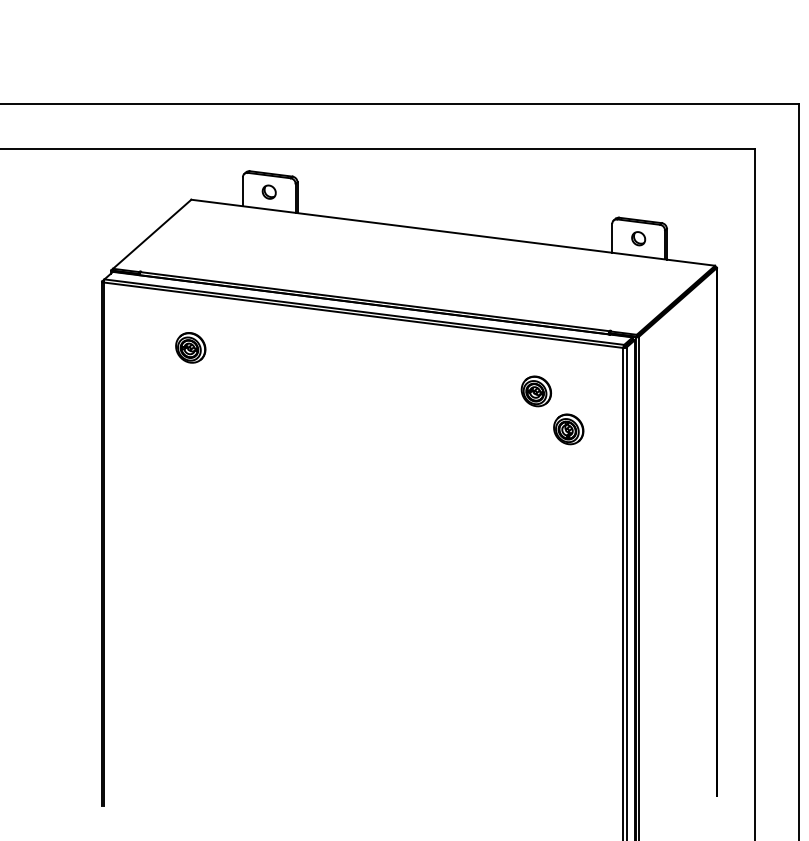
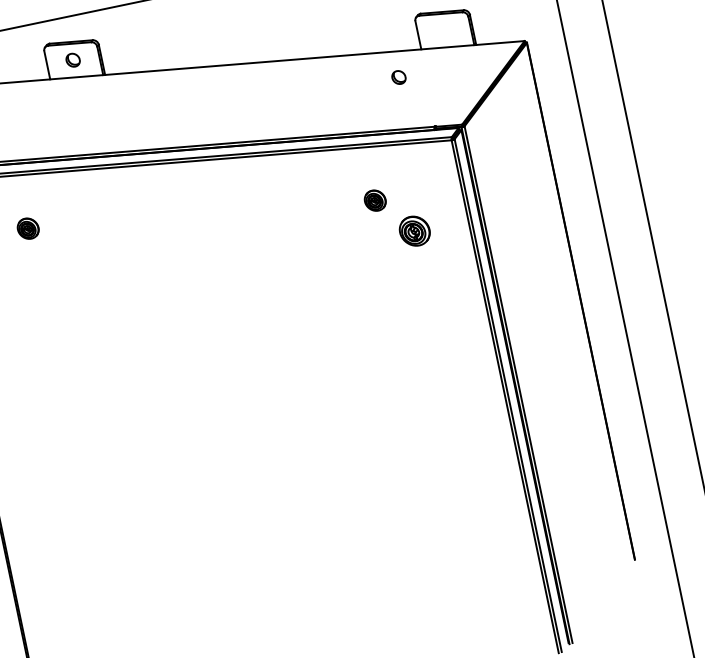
part: (638, 238) -> (398, 77), moved
part: (190, 347) -> (27, 228), size x0.7
part: (535, 391) -> (374, 200), size x0.7

